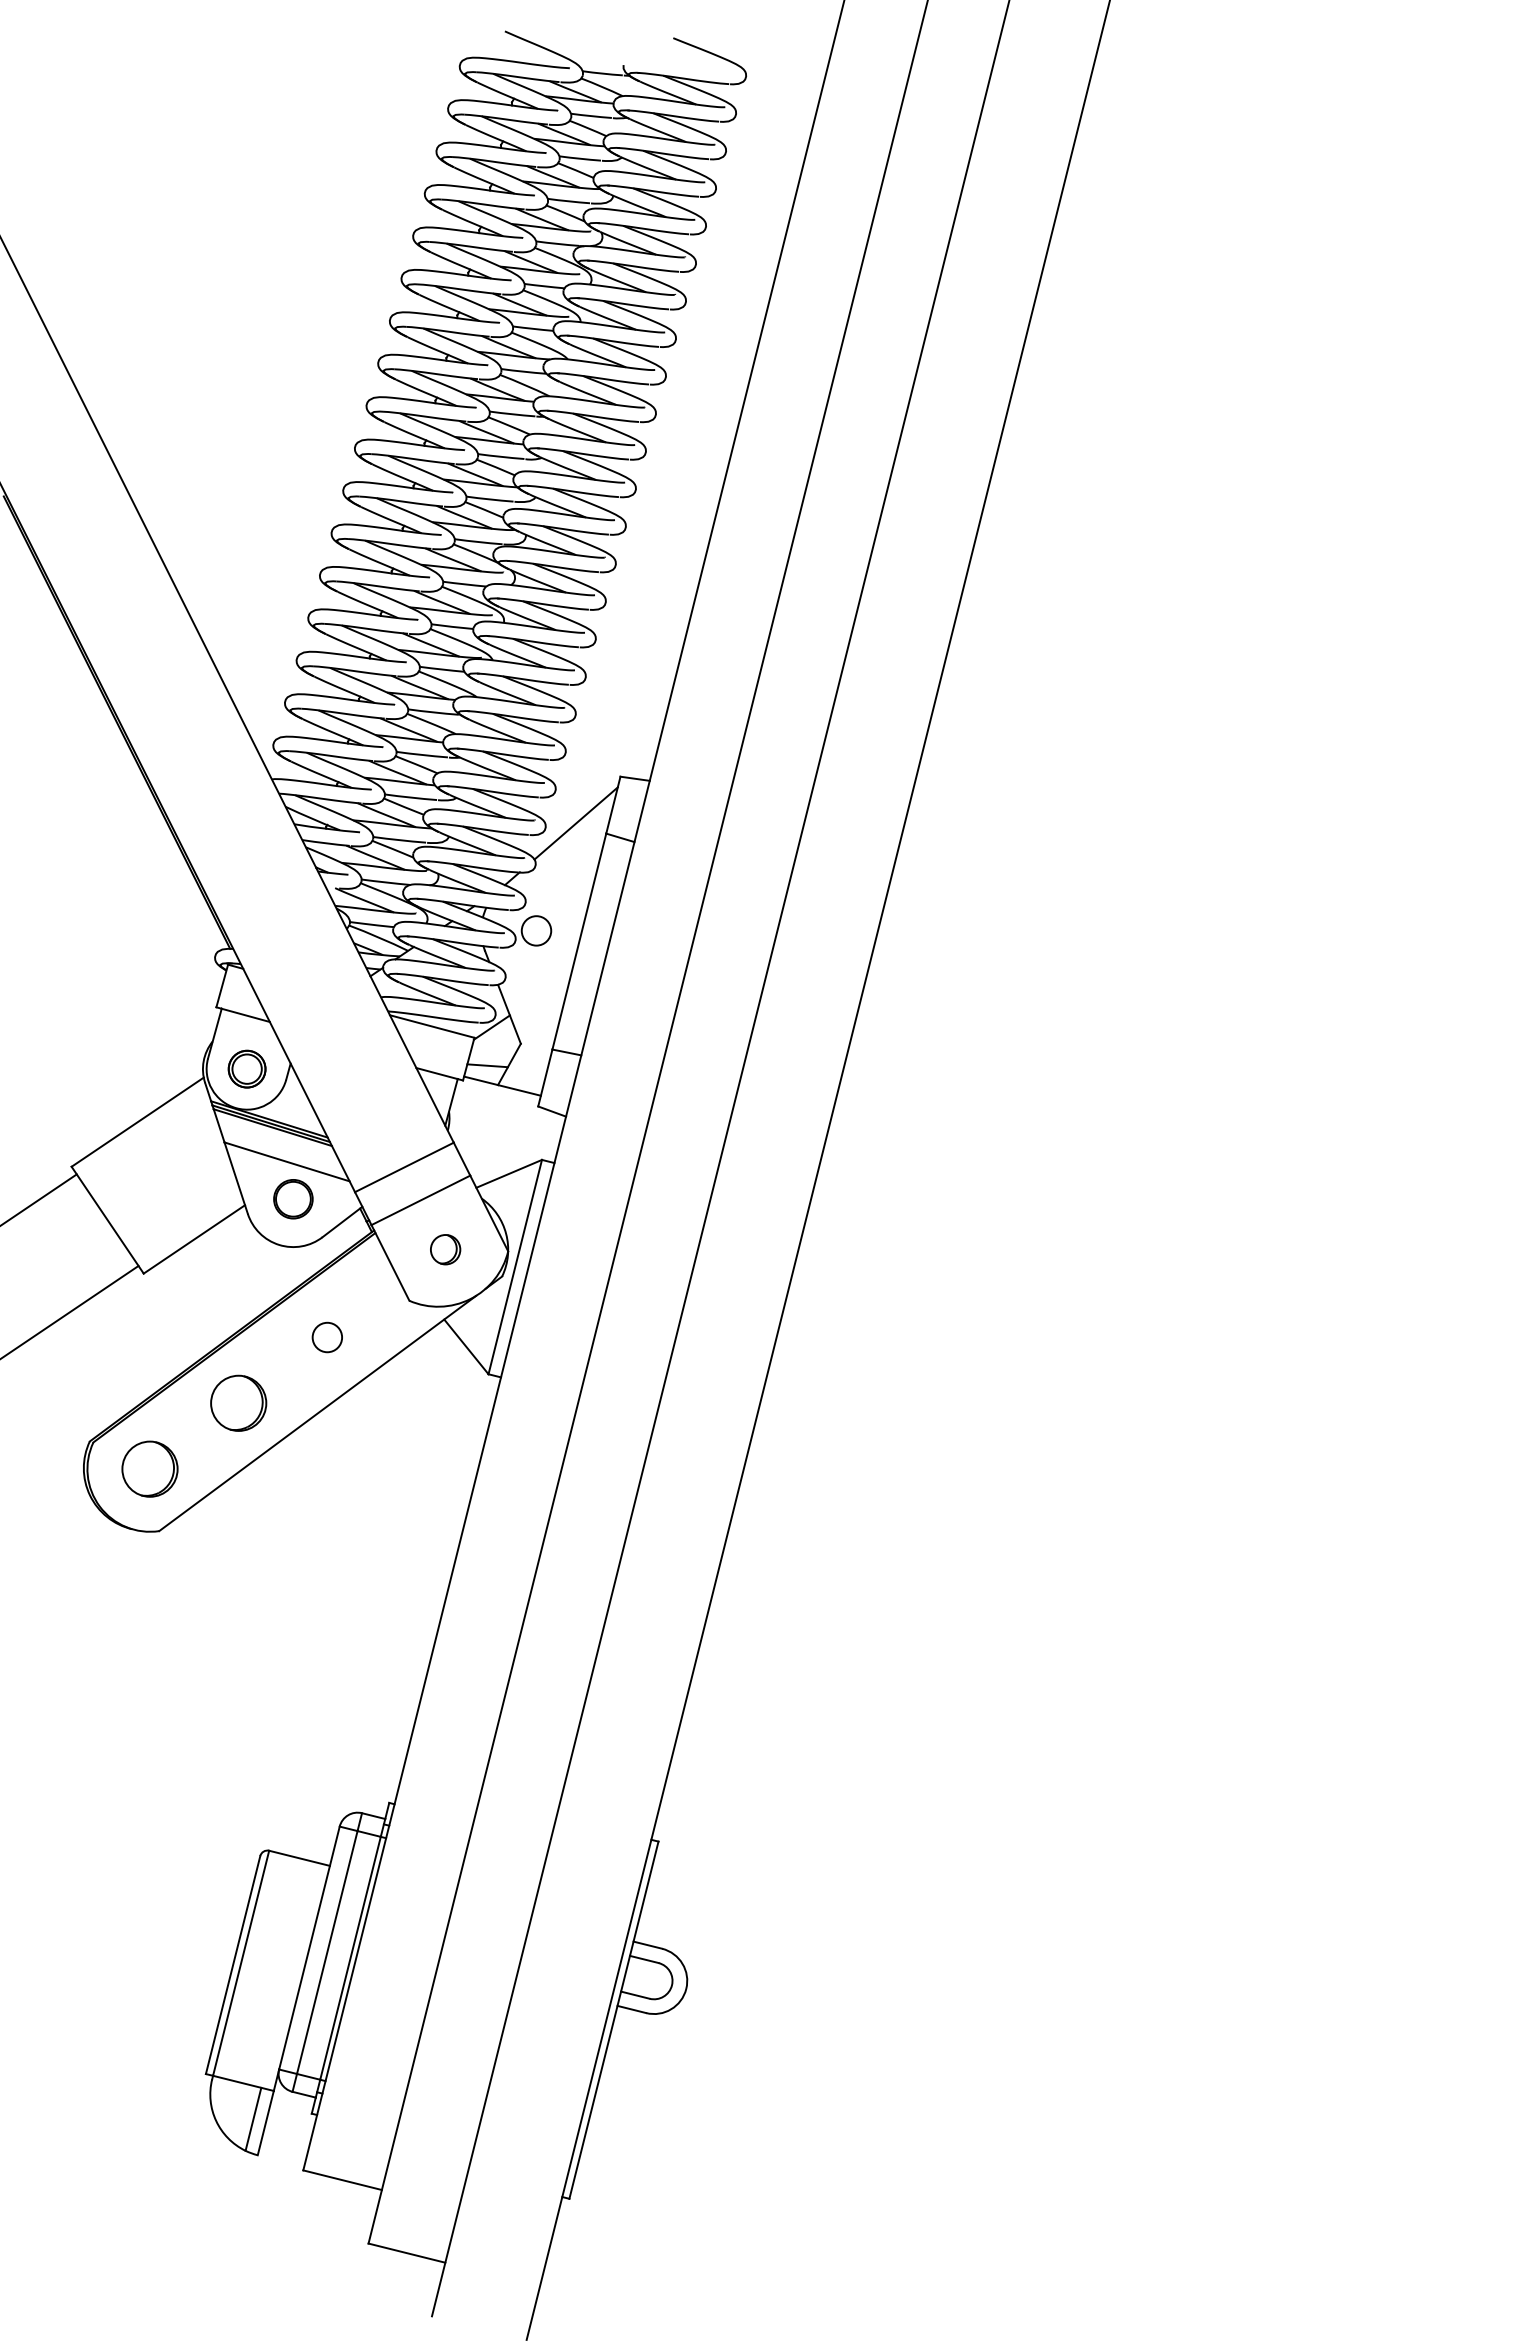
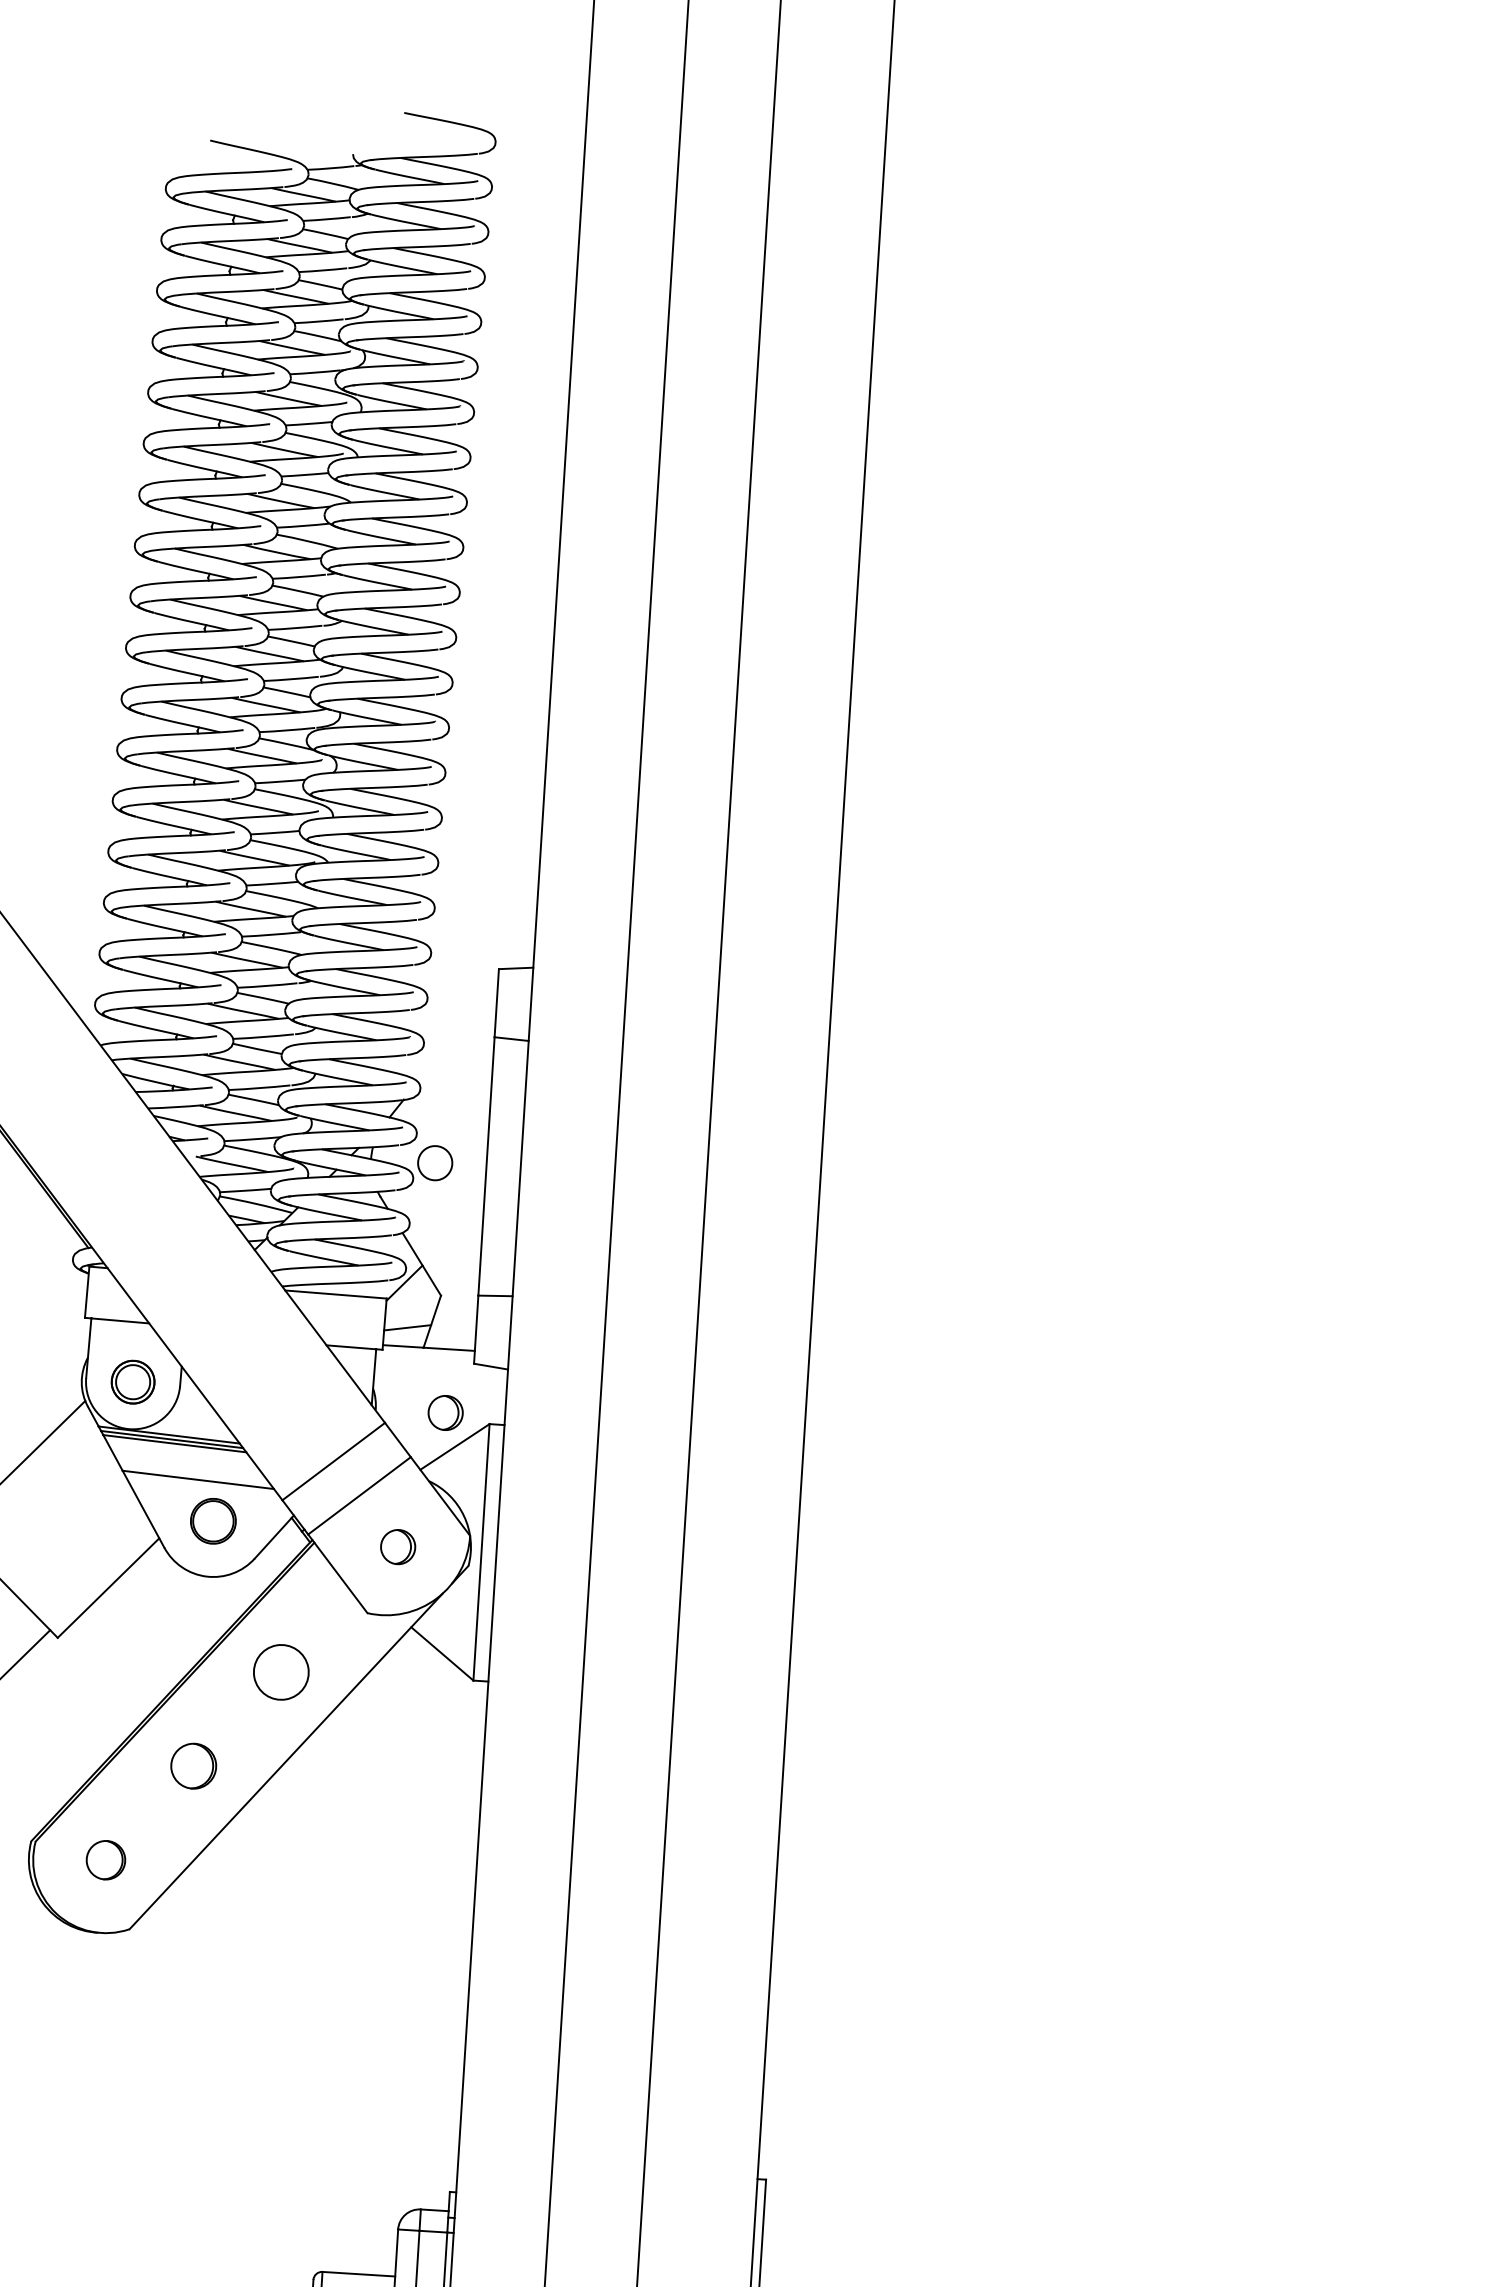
line: (575, 823) -> (457, 1032), removed
part: (506, 1143) -> (445, 1412), added
circle: (327, 1337) -> (281, 1672), size x1.6
part: (238, 1402) -> (193, 1765), size x0.7
part: (149, 1468) -> (105, 1859), size x0.6

